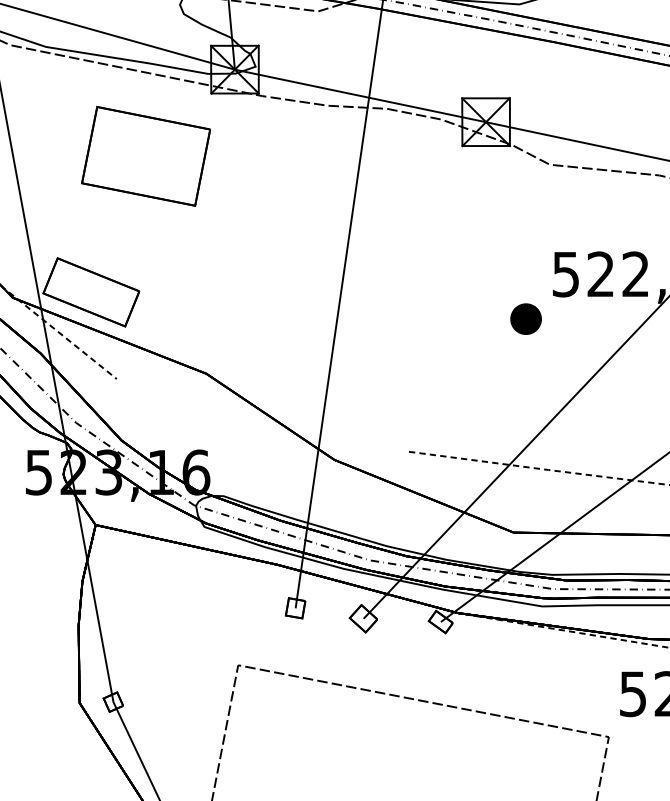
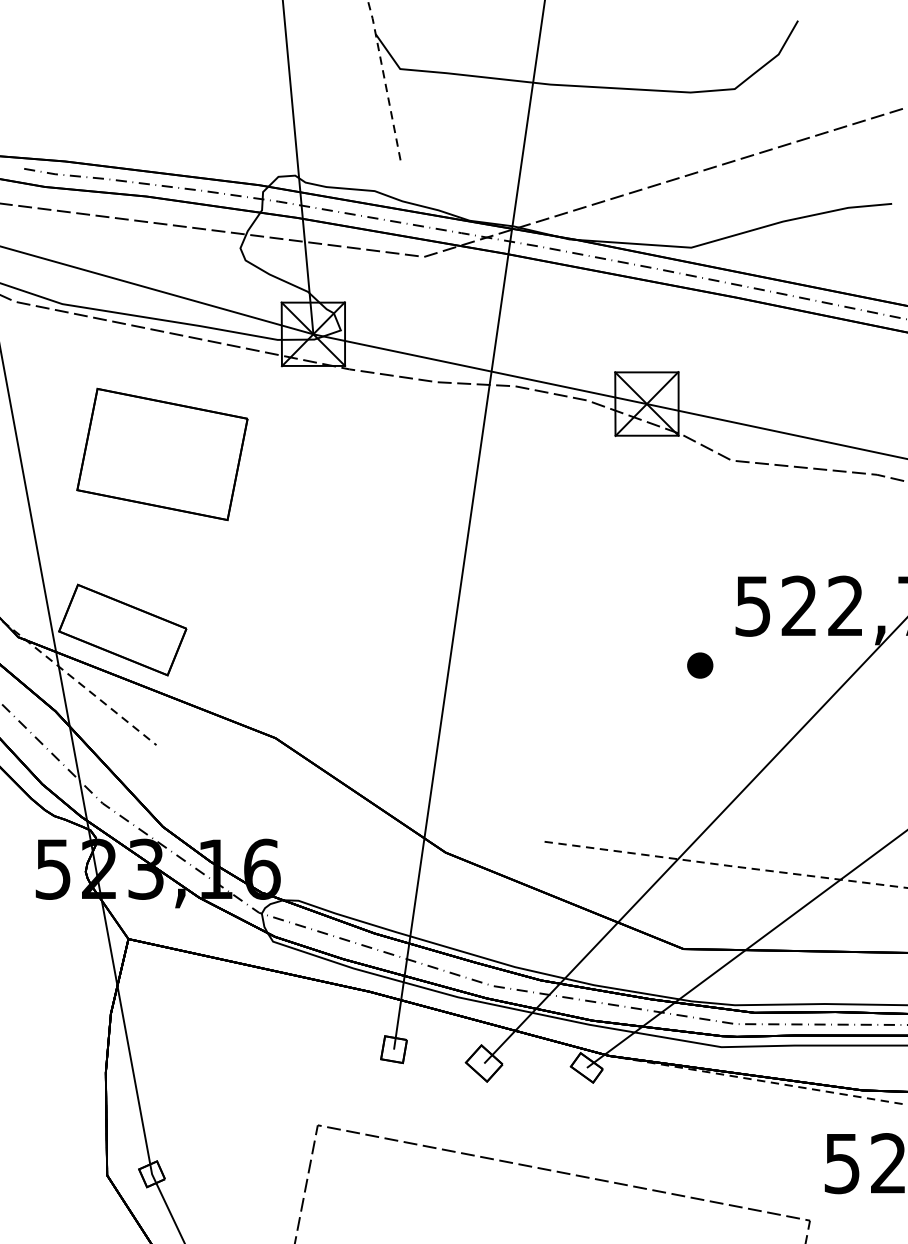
part: (146, 156) -> (162, 454), moved
part: (526, 319) -> (700, 665), size x0.62

